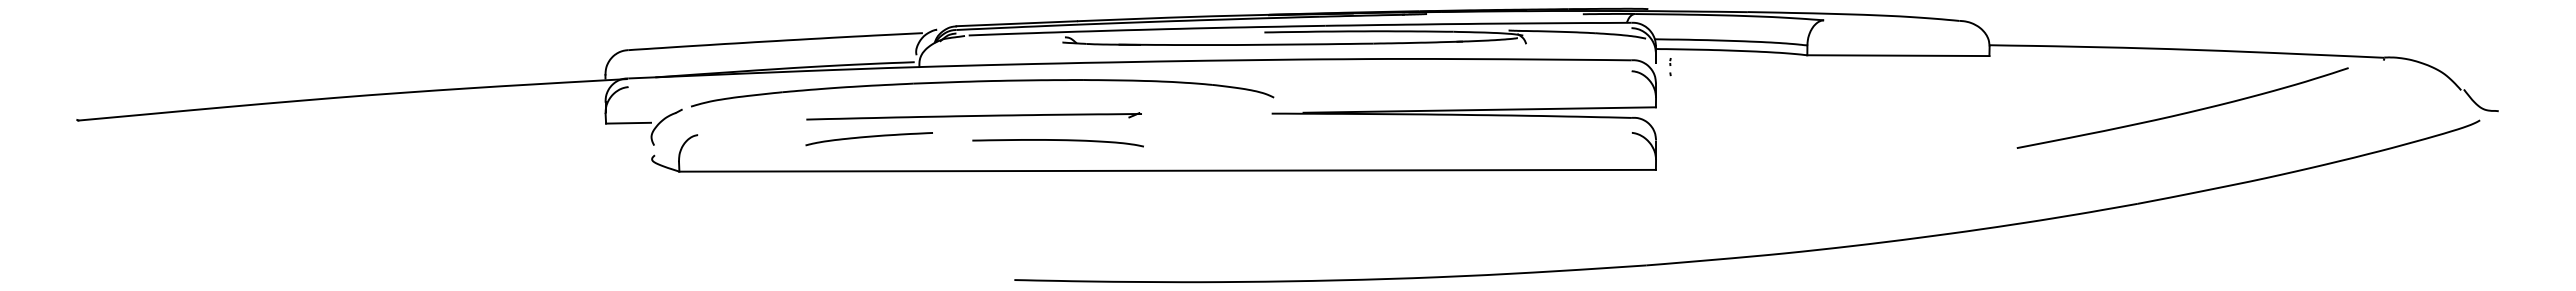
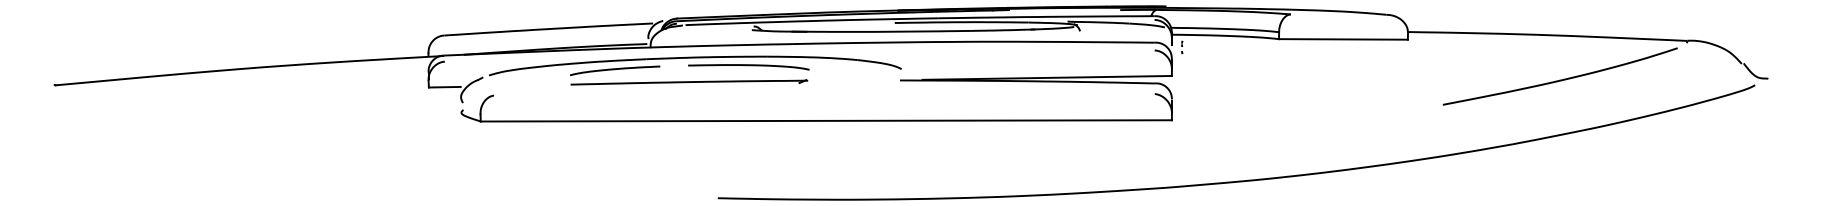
curve: (2183, 112) -> (1560, 79), moved
curve: (868, 137) -> (614, 69), moved
curve: (1057, 140) -> (748, 65), moved

